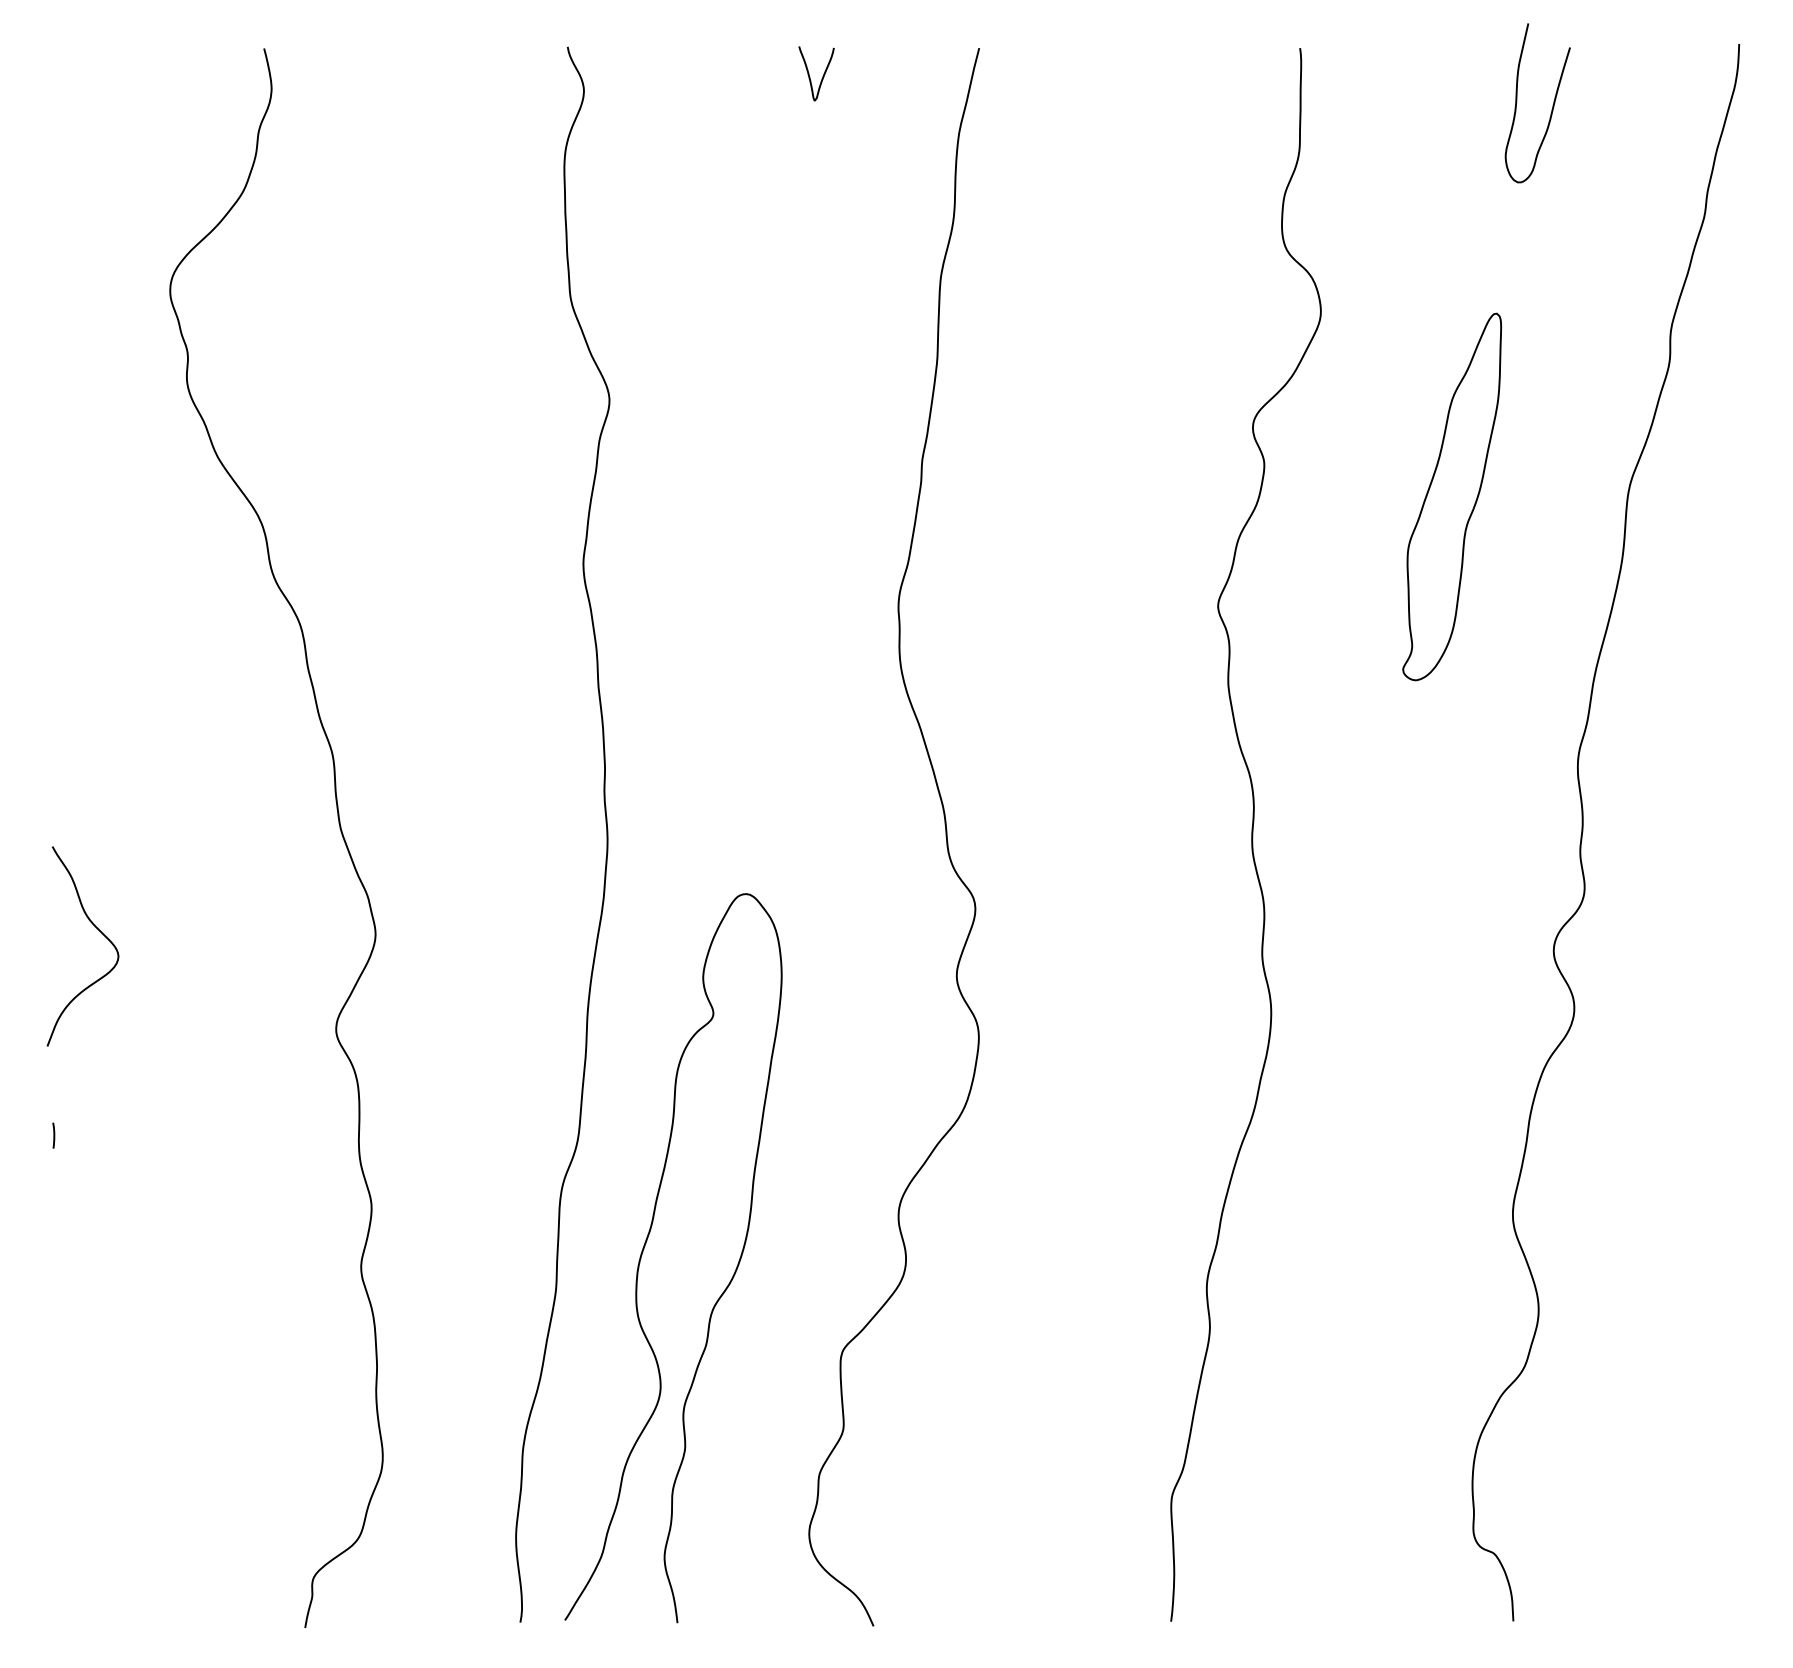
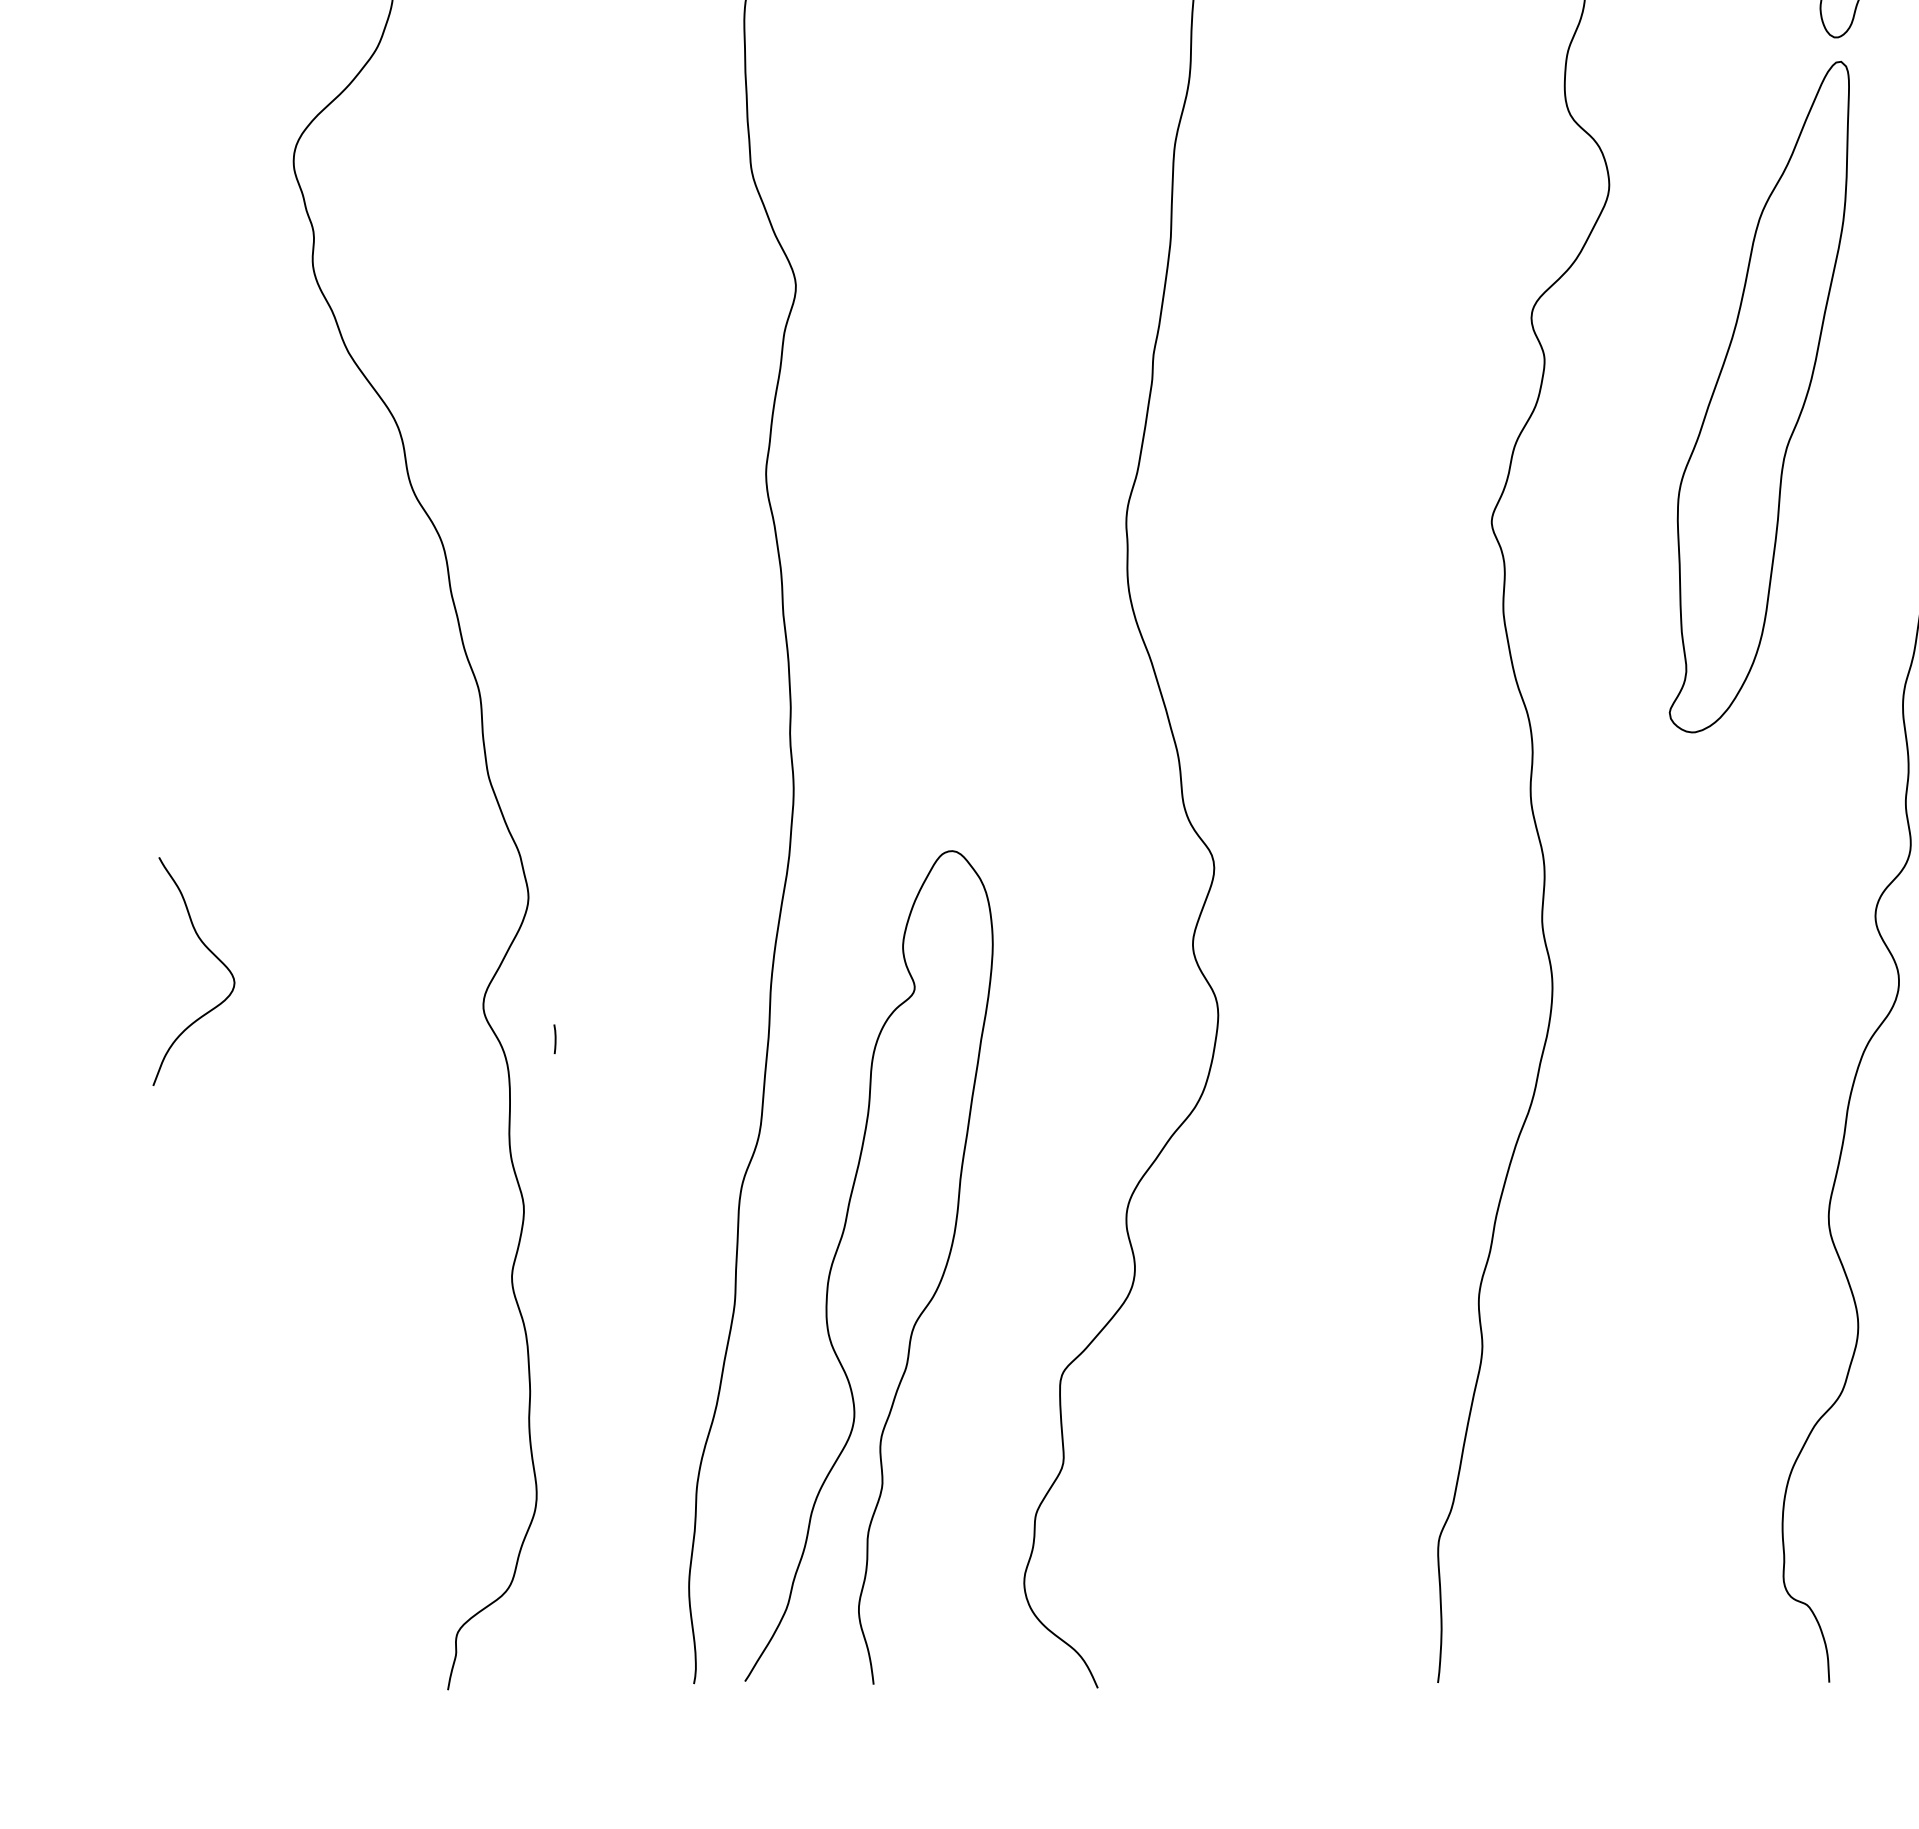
part: (1451, 496) -> (1758, 396), size x1.6
curve: (98, 930) -> (211, 953), moved
line: (53, 1135) -> (554, 1039), moved

